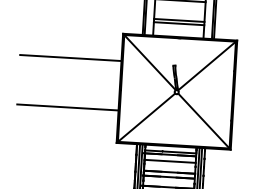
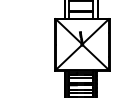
line: (69, 57) -> (30, 31), removed
line: (66, 108) -> (30, 55), removed

